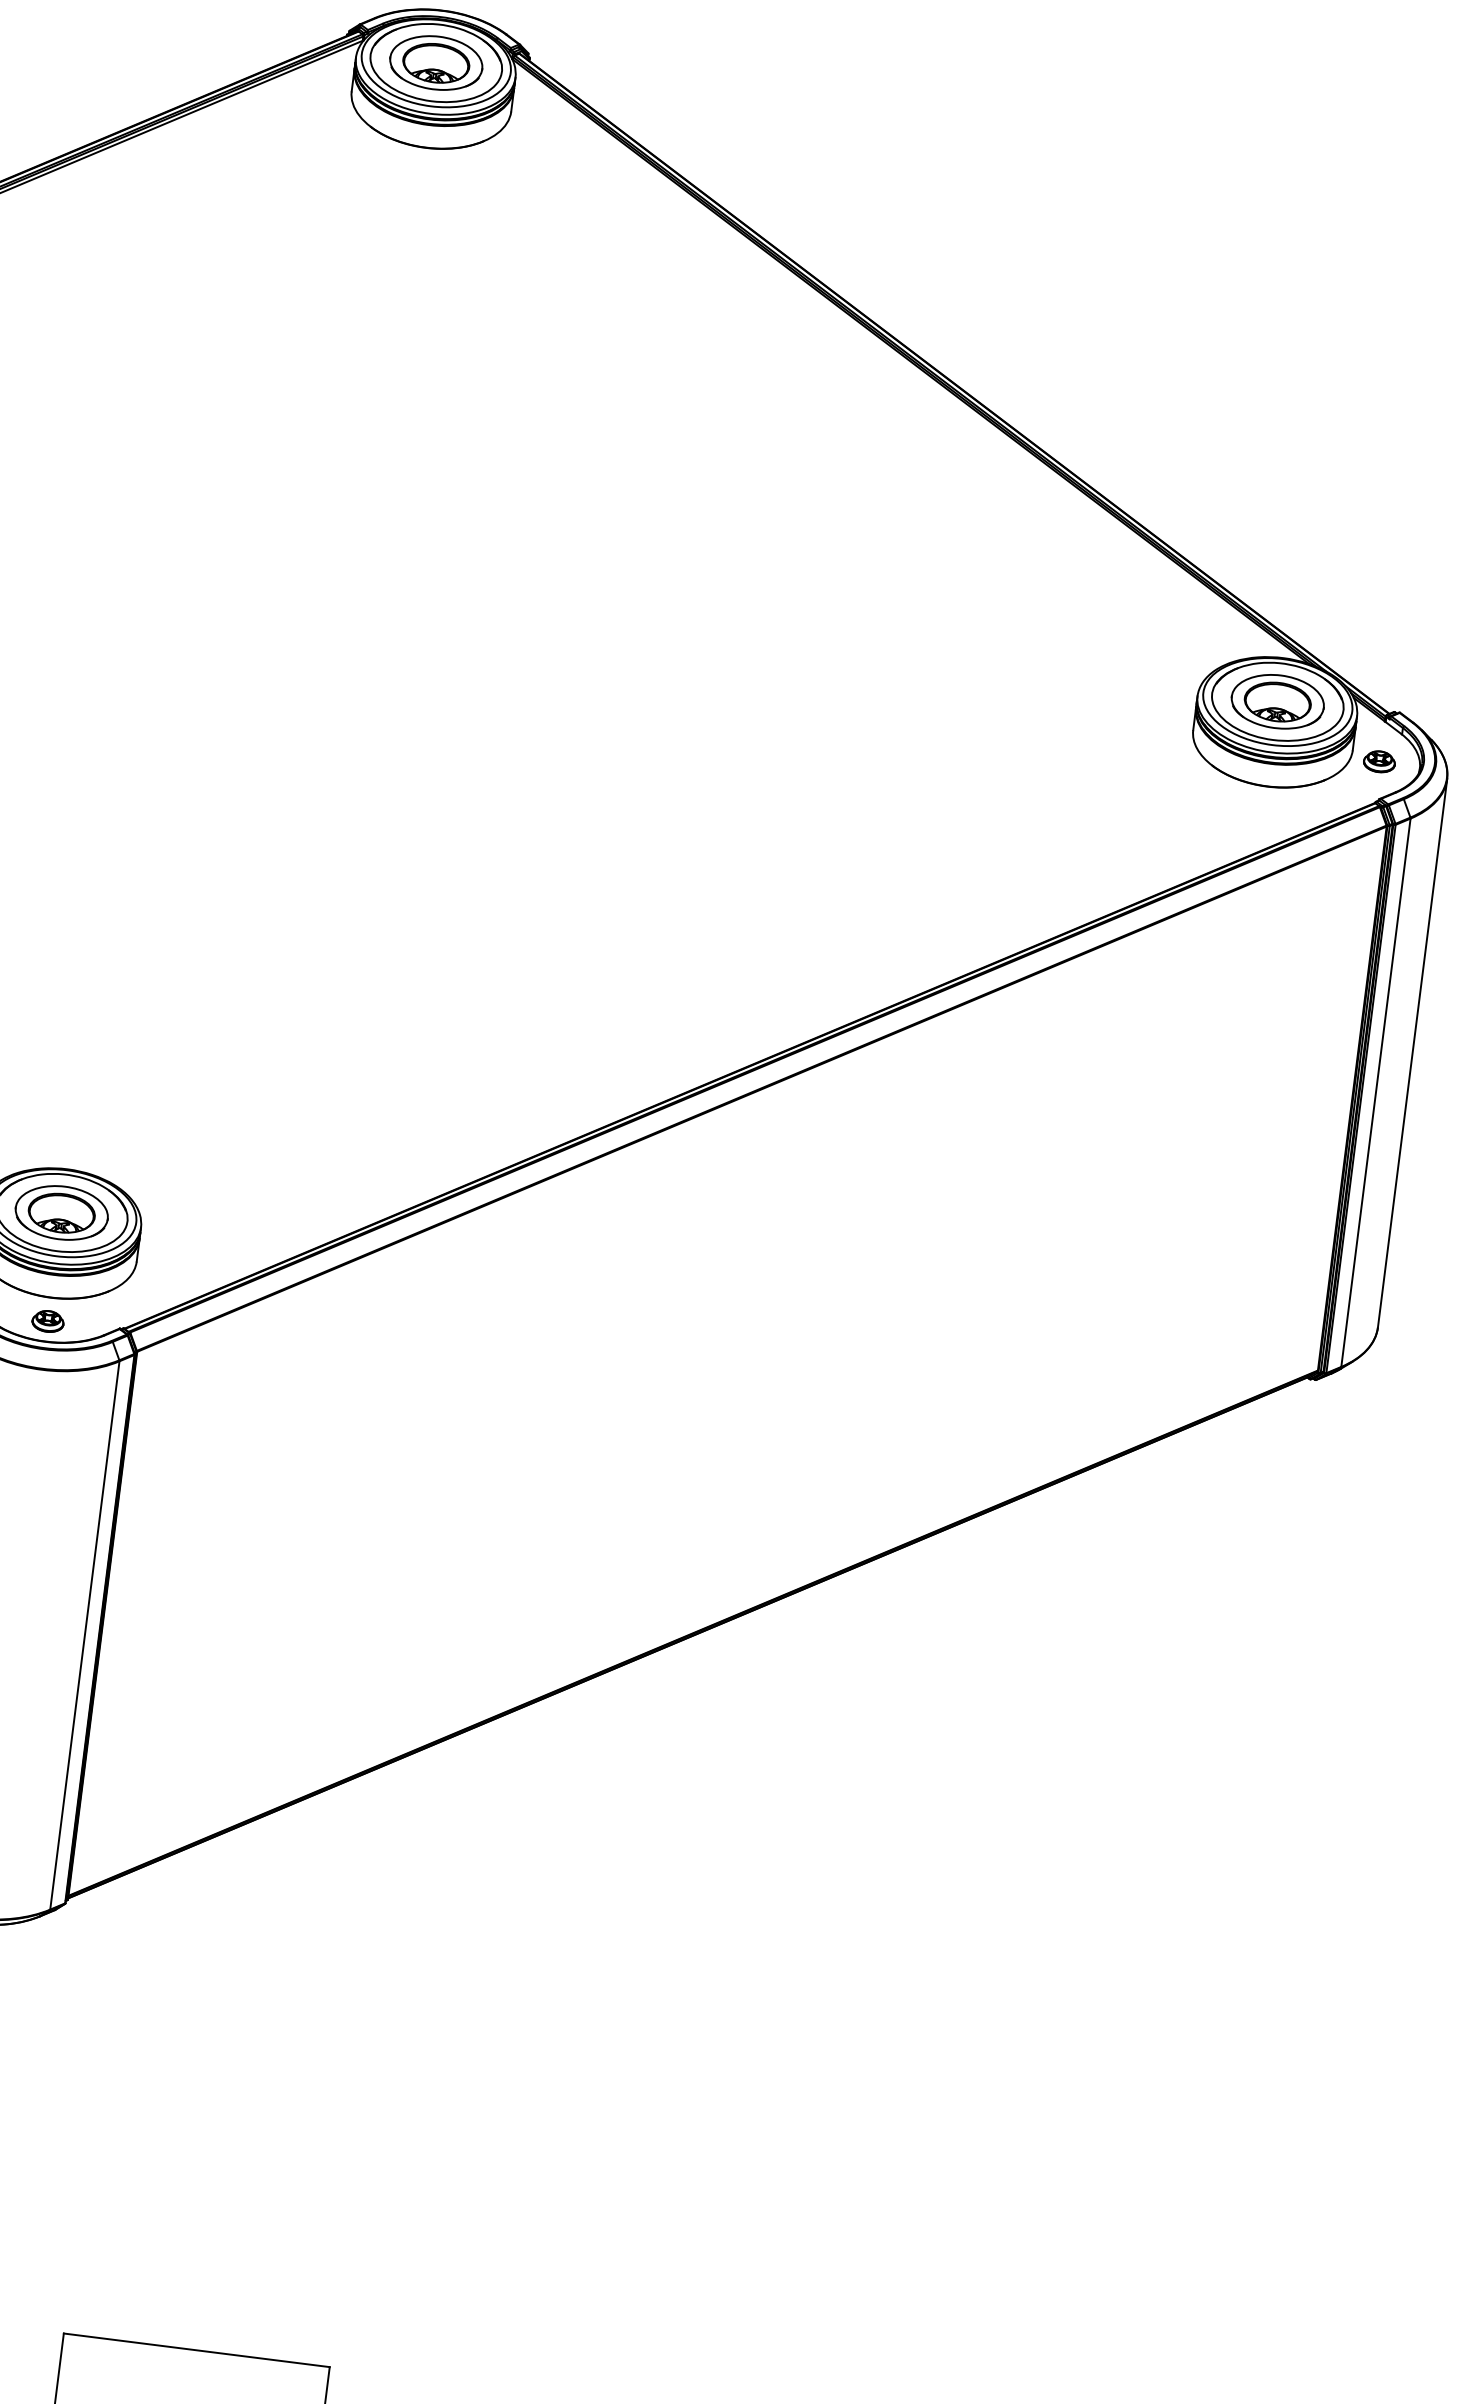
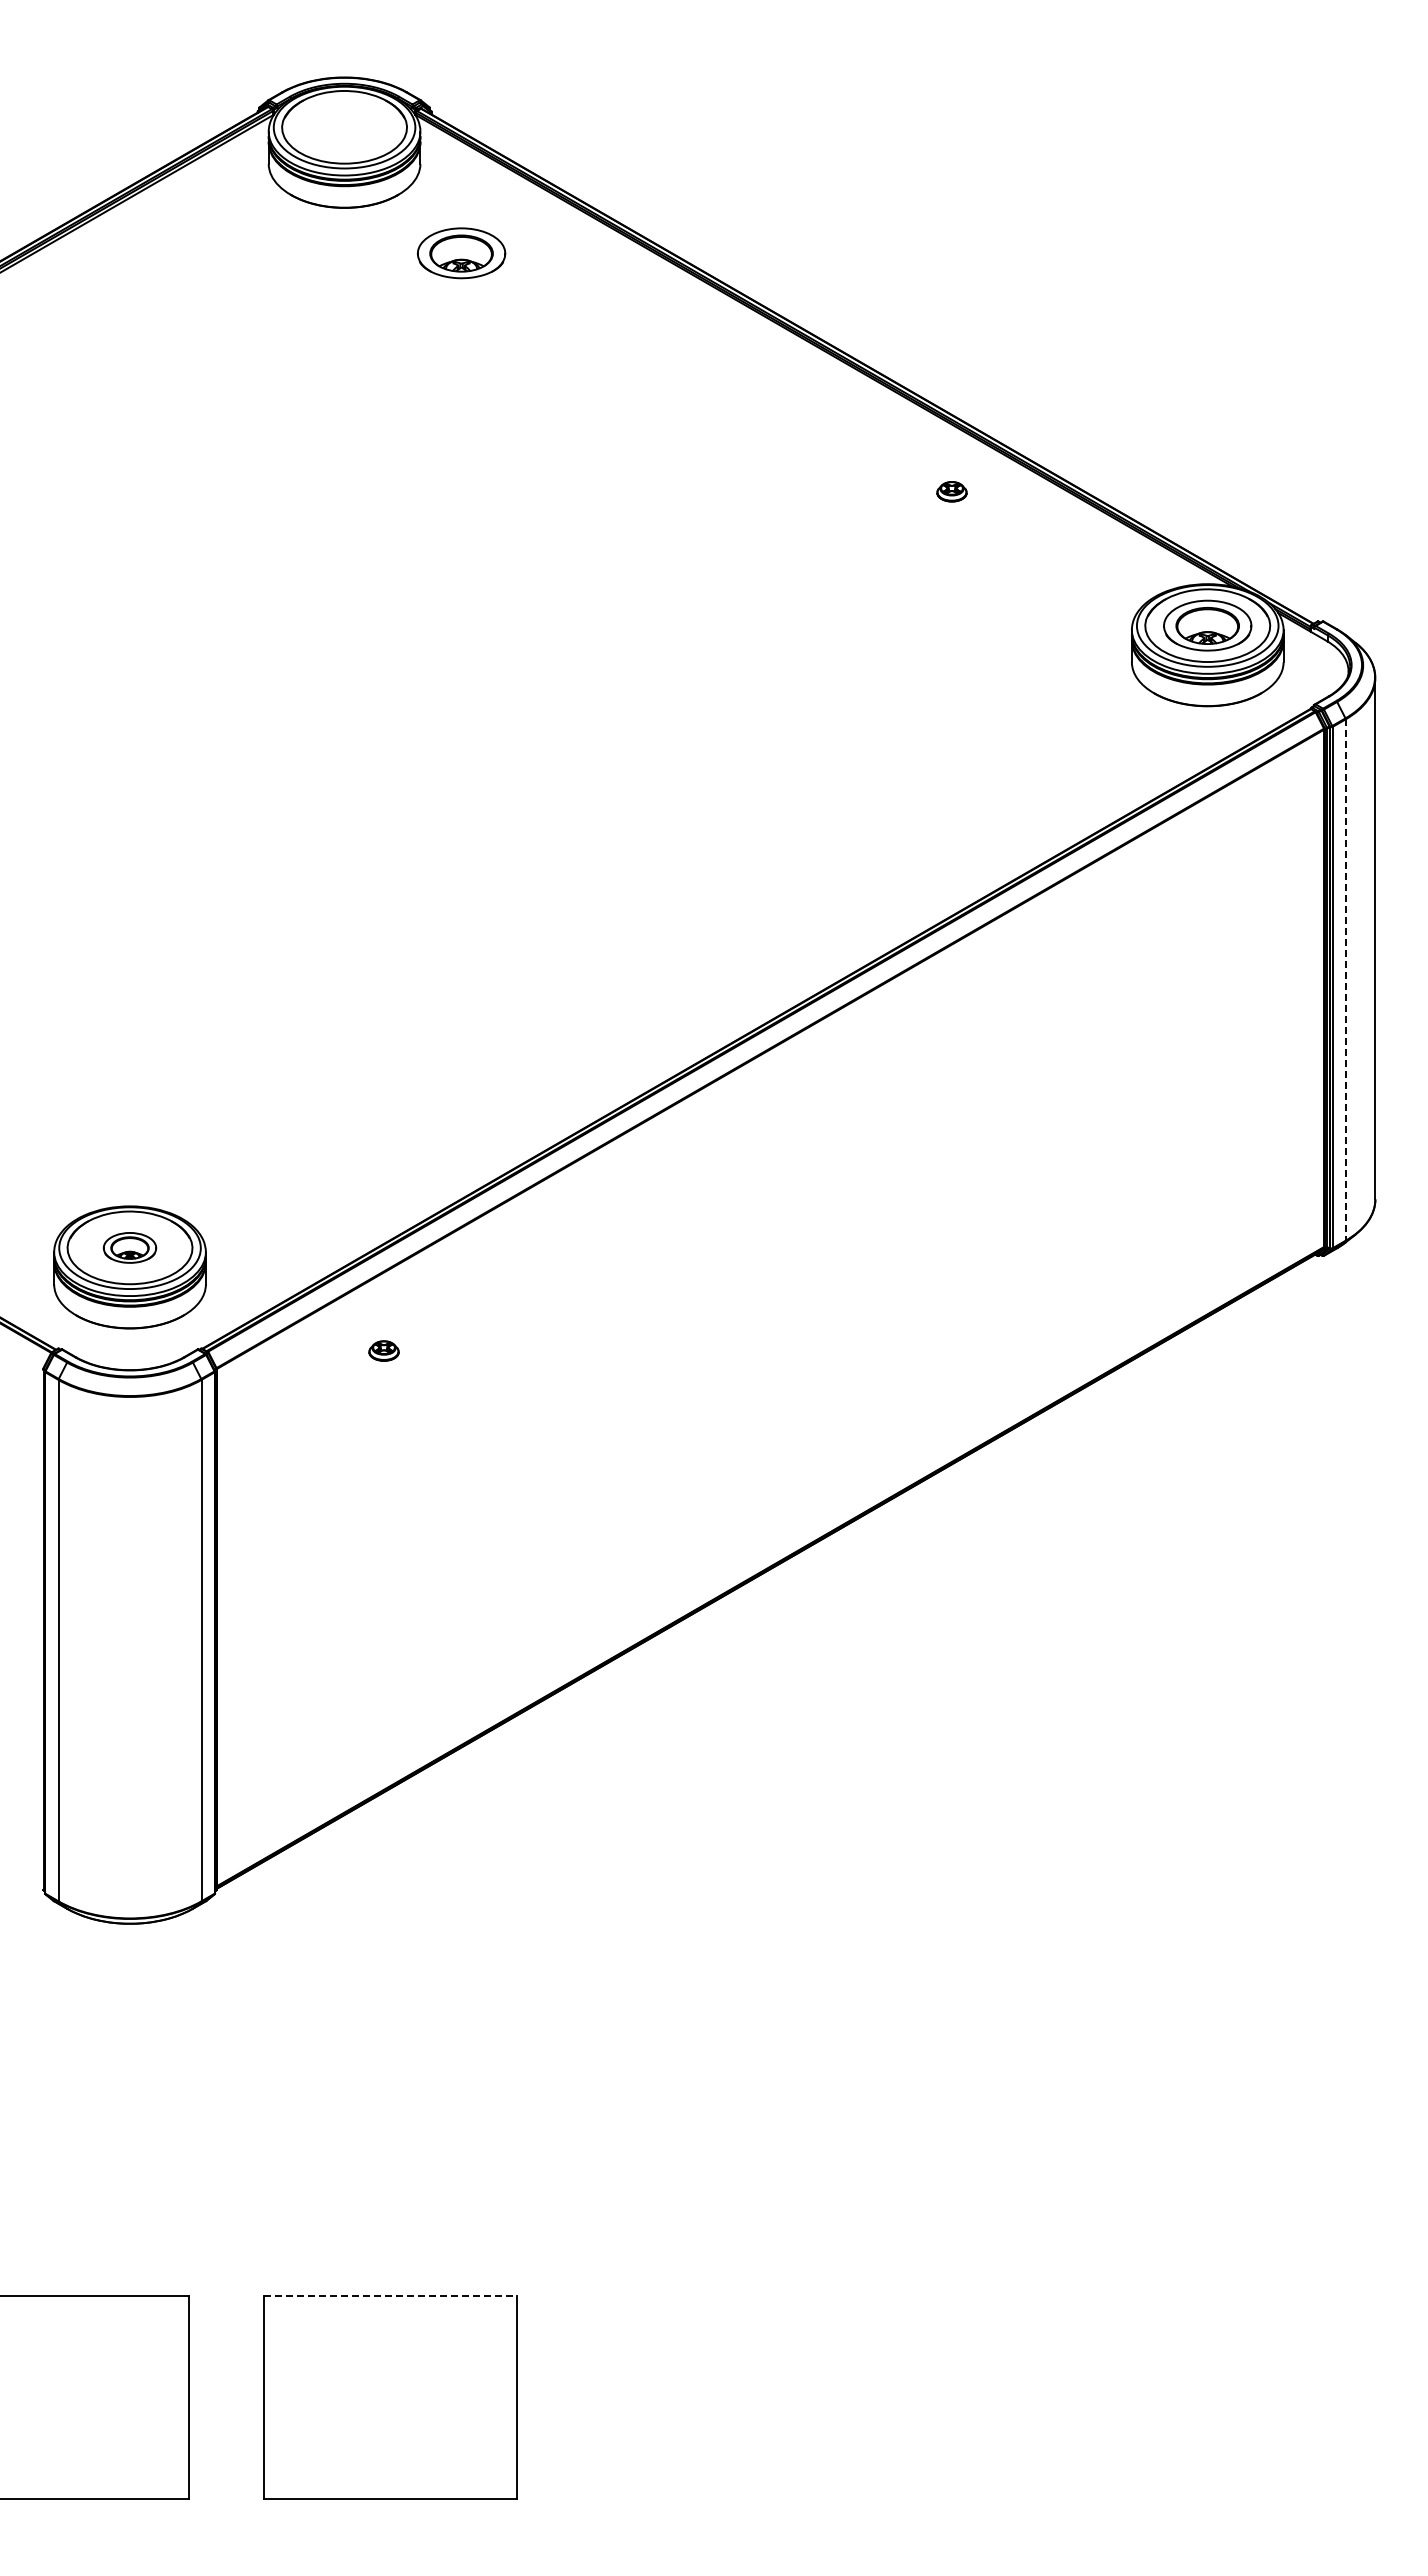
part: (436, 63) -> (461, 253), moved
part: (1379, 761) -> (951, 491), moved
line: (1375, 1093) -> (1345, 980), solid -> dashed
part: (61, 1212) -> (129, 1247), size x0.6
part: (47, 1320) -> (383, 1350), moved
line: (197, 2350) -> (391, 2296), solid -> dashed

